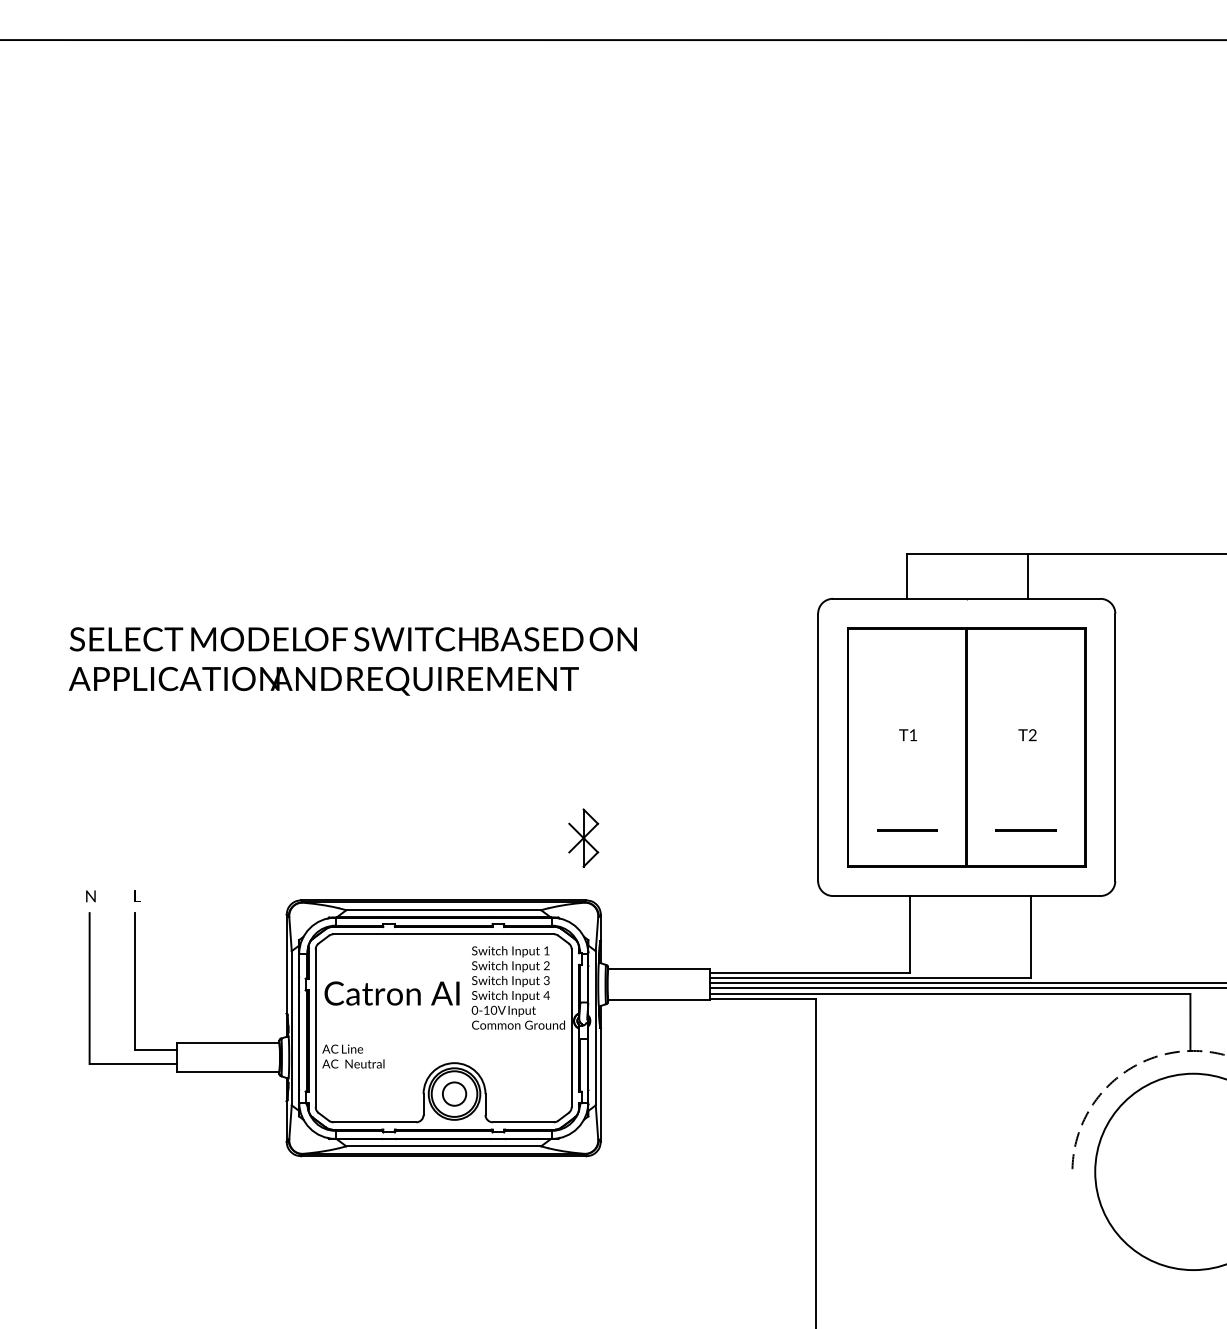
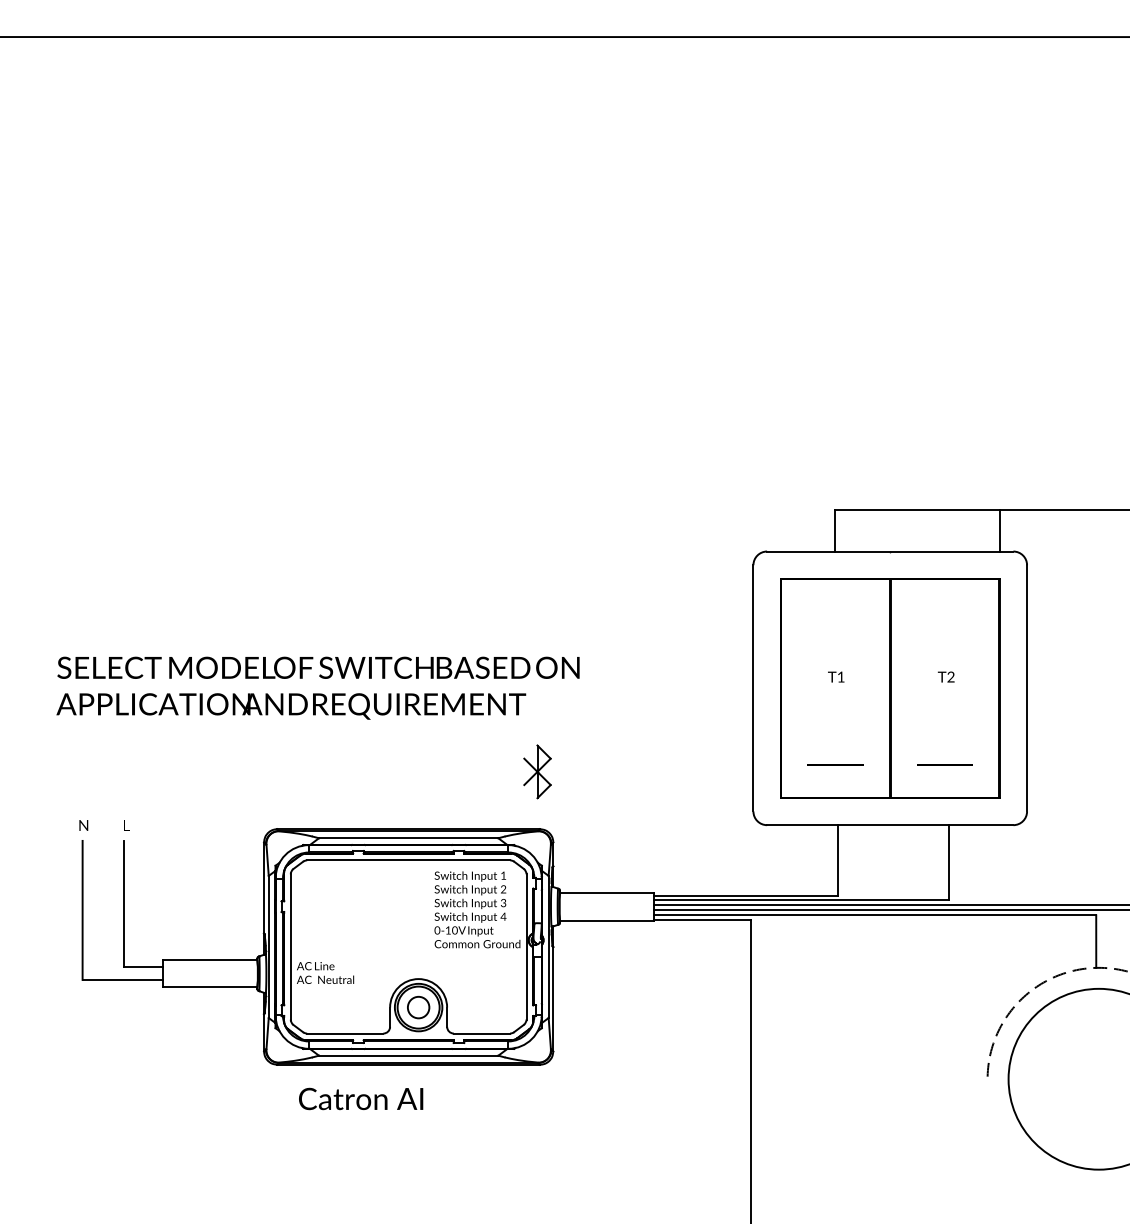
line: (1027, 575) -> (1000, 530), moved
text: (352, 660) -> (317, 687), moved
text: (392, 993) -> (361, 1098), moved

